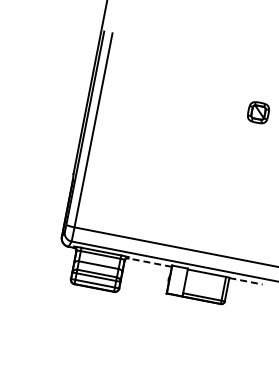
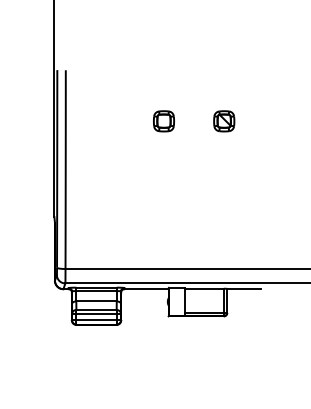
part: (198, 101) -> (163, 121), added
line: (150, 262) -> (146, 289), dashed -> solid
line: (246, 281) -> (244, 289), dashed -> solid

